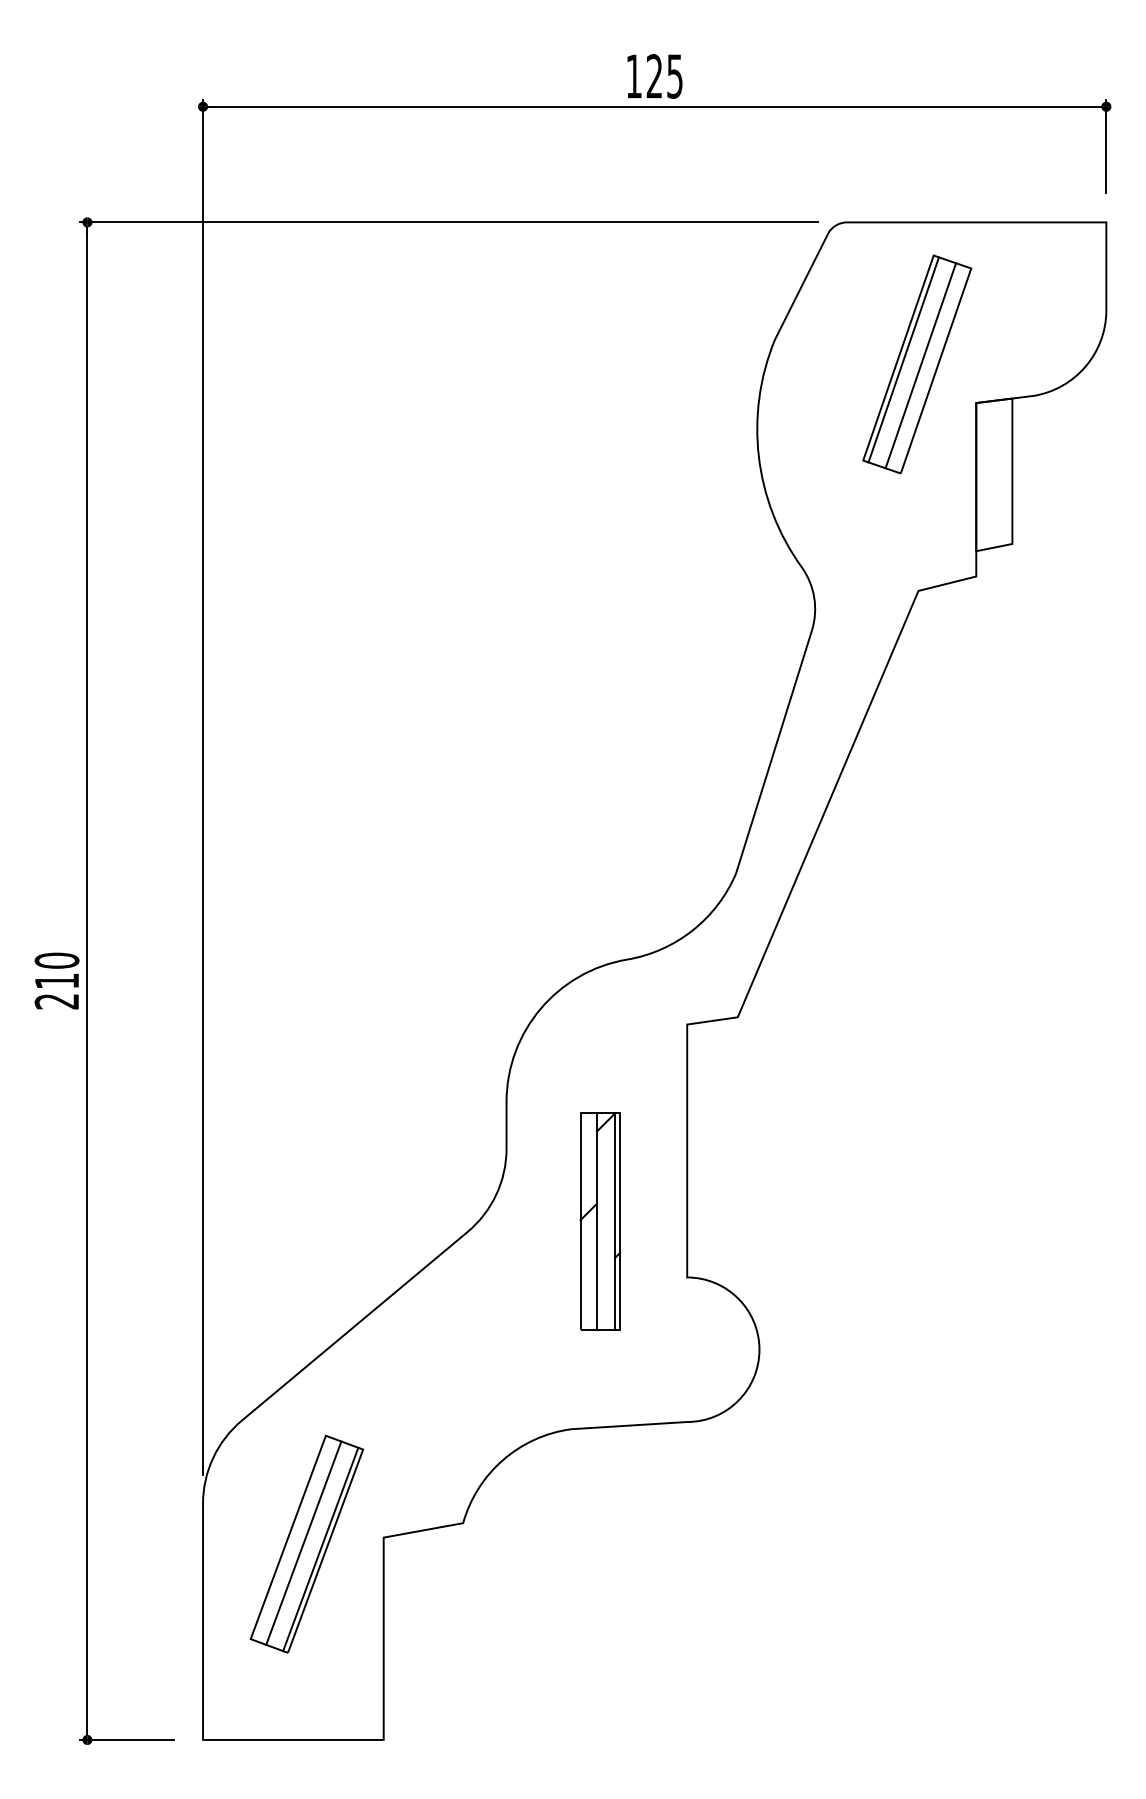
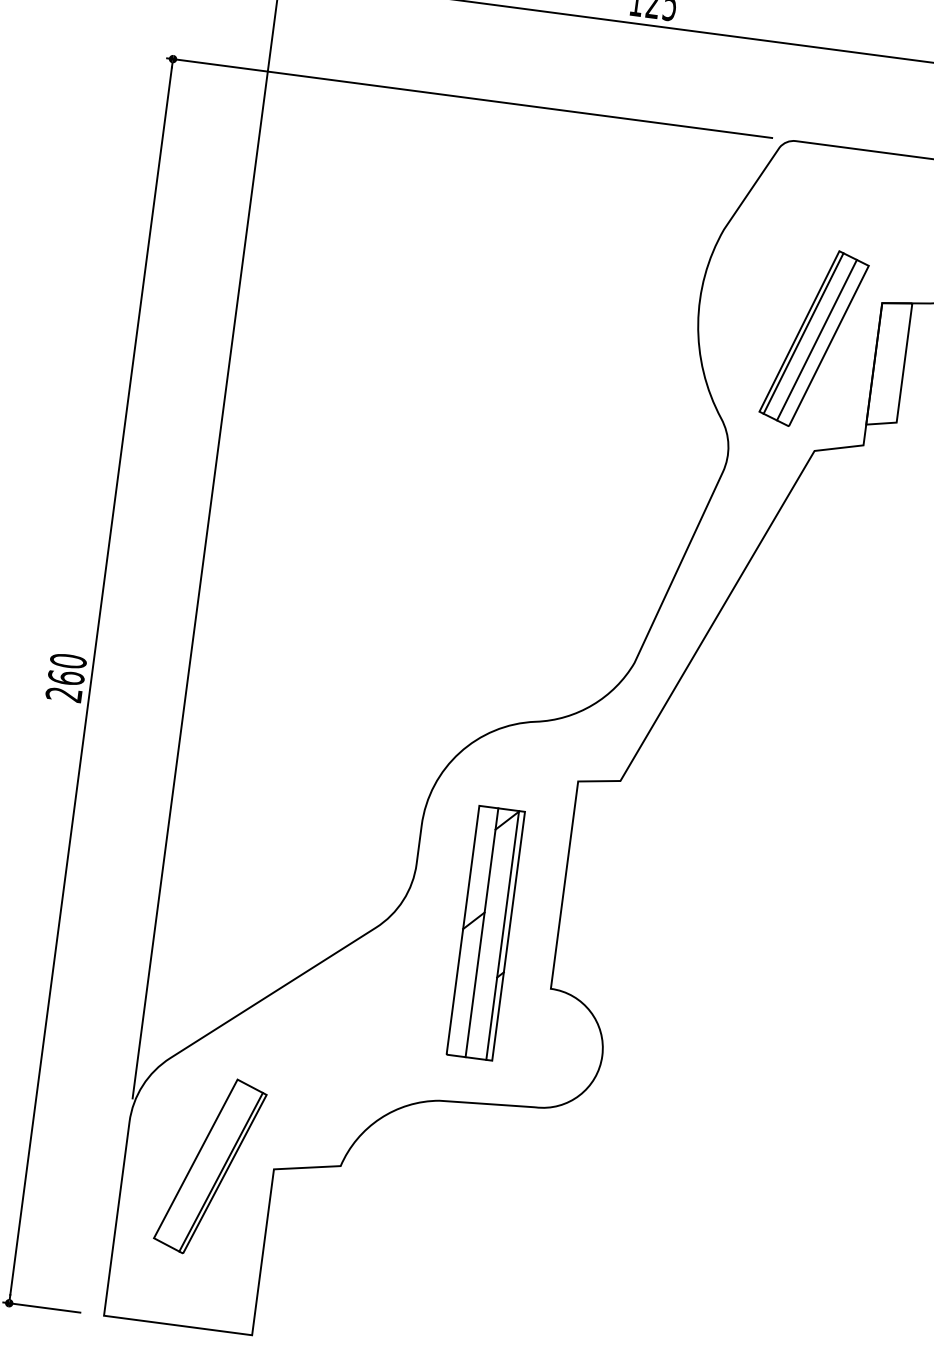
part: (917, 364) -> (814, 338), moved
text: (56, 981) -> (65, 678), 210 -> 260
part: (600, 1221) -> (485, 933), size x1.4
line: (303, 1542) -> (207, 1164), removed

